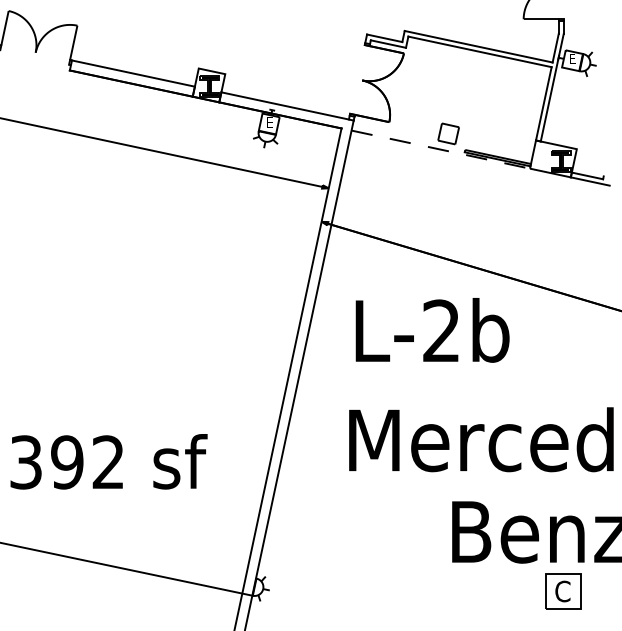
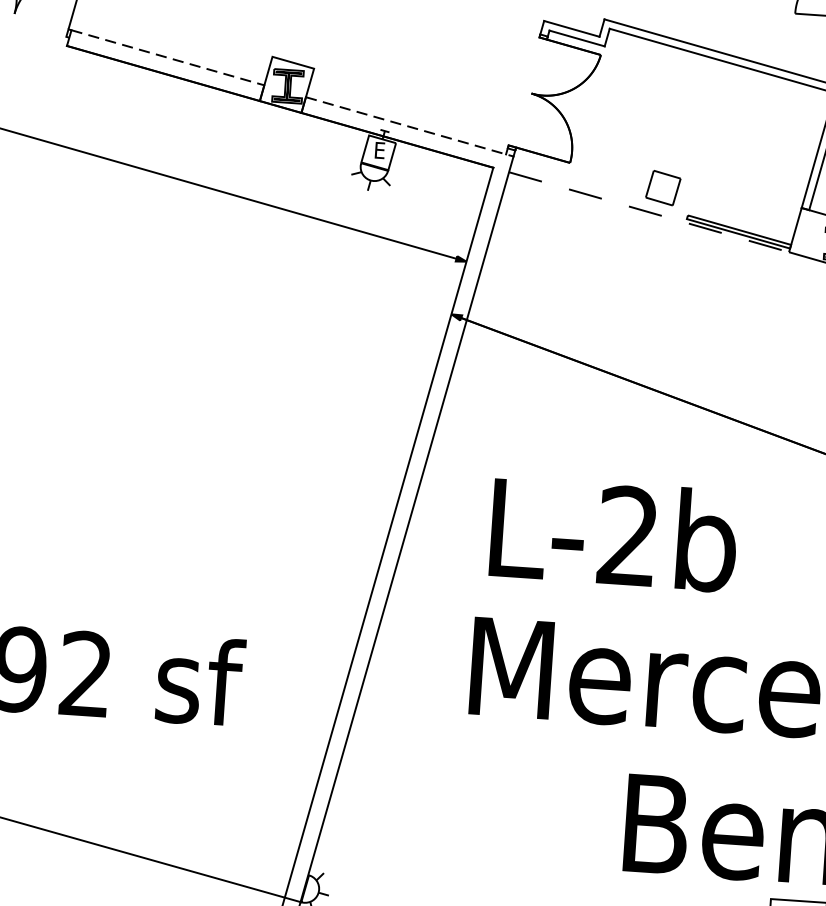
line: (133, 73) -> (168, 57), solid -> dashed
line: (287, 106) -> (409, 126), solid -> dashed
text: (432, 330) -> (613, 534), moved

